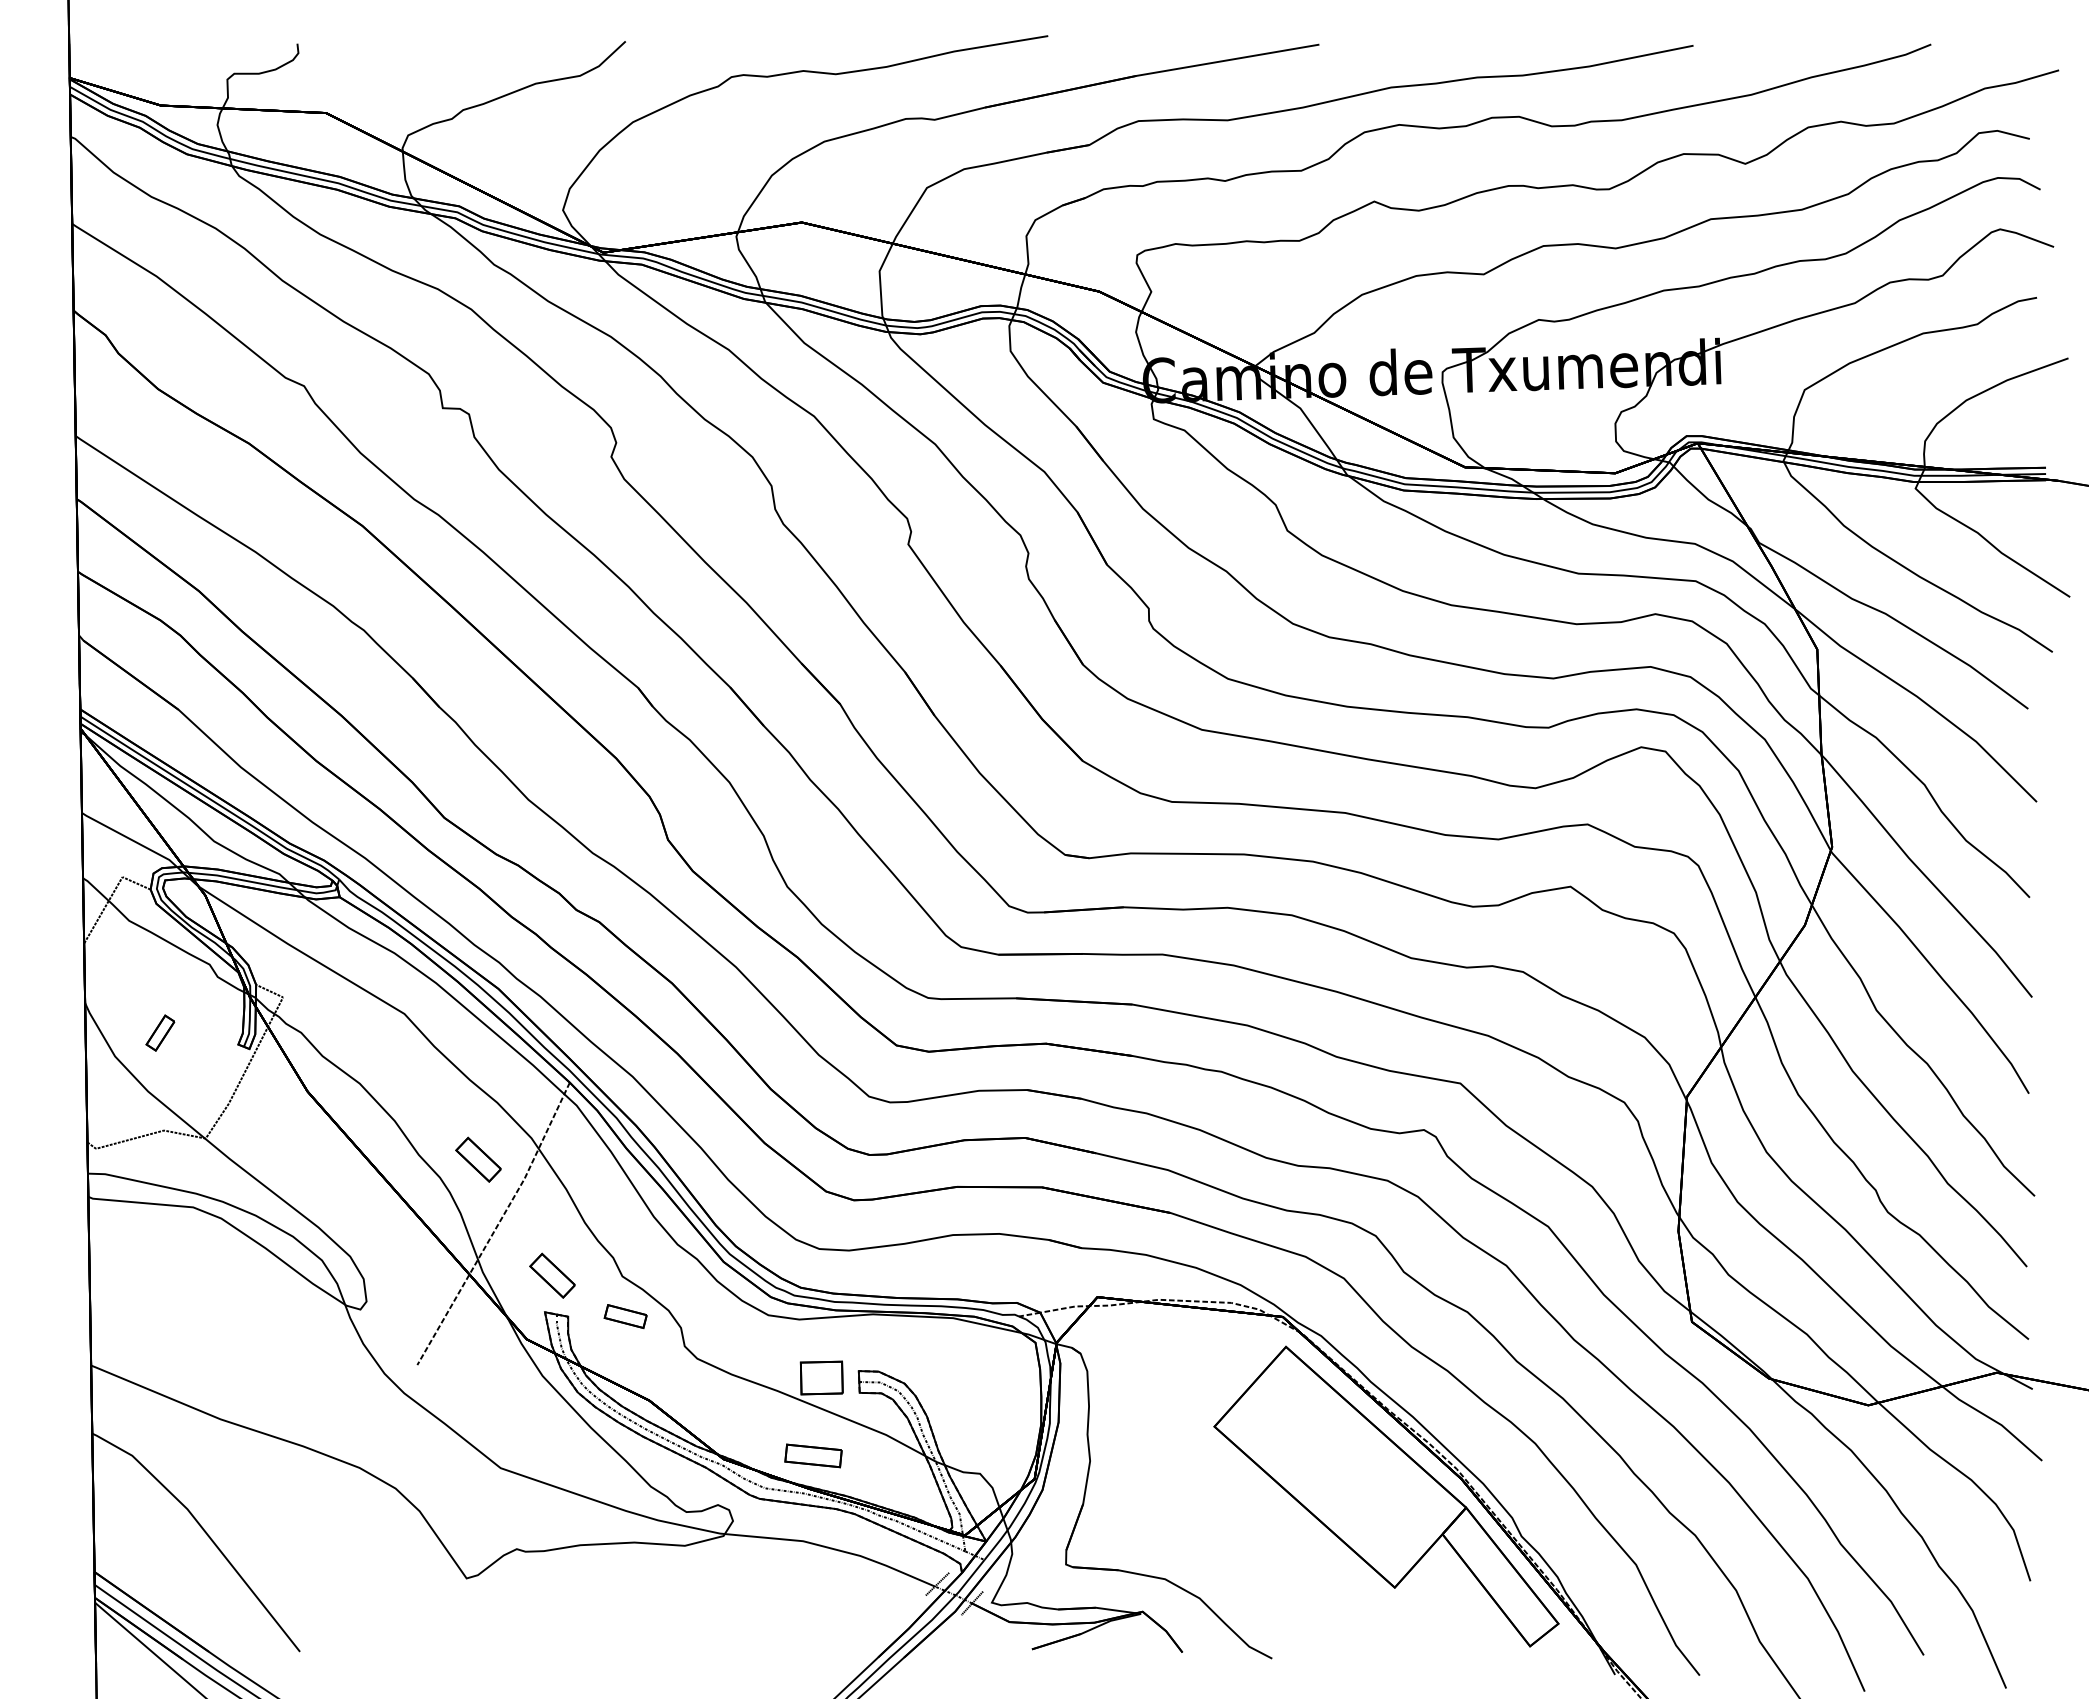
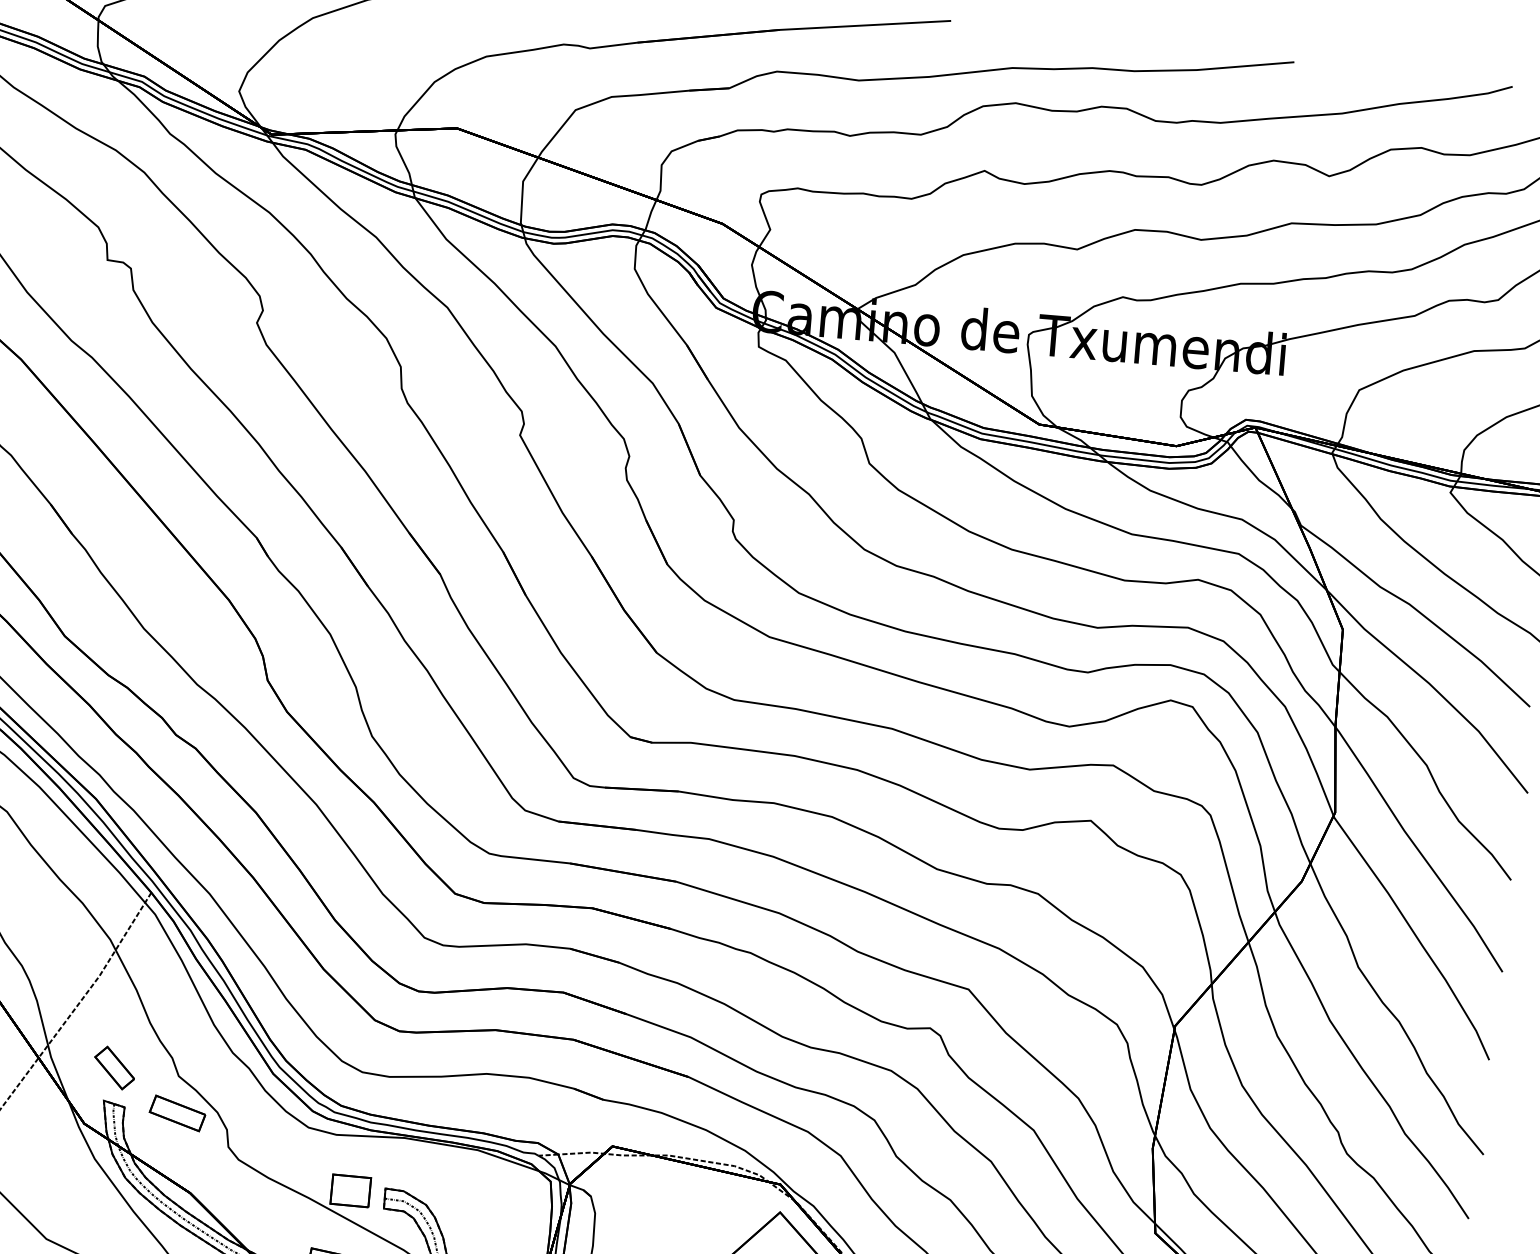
part: (478, 1159) -> (59, 953), removed
part: (625, 1316) -> (177, 1113), size x1.43

